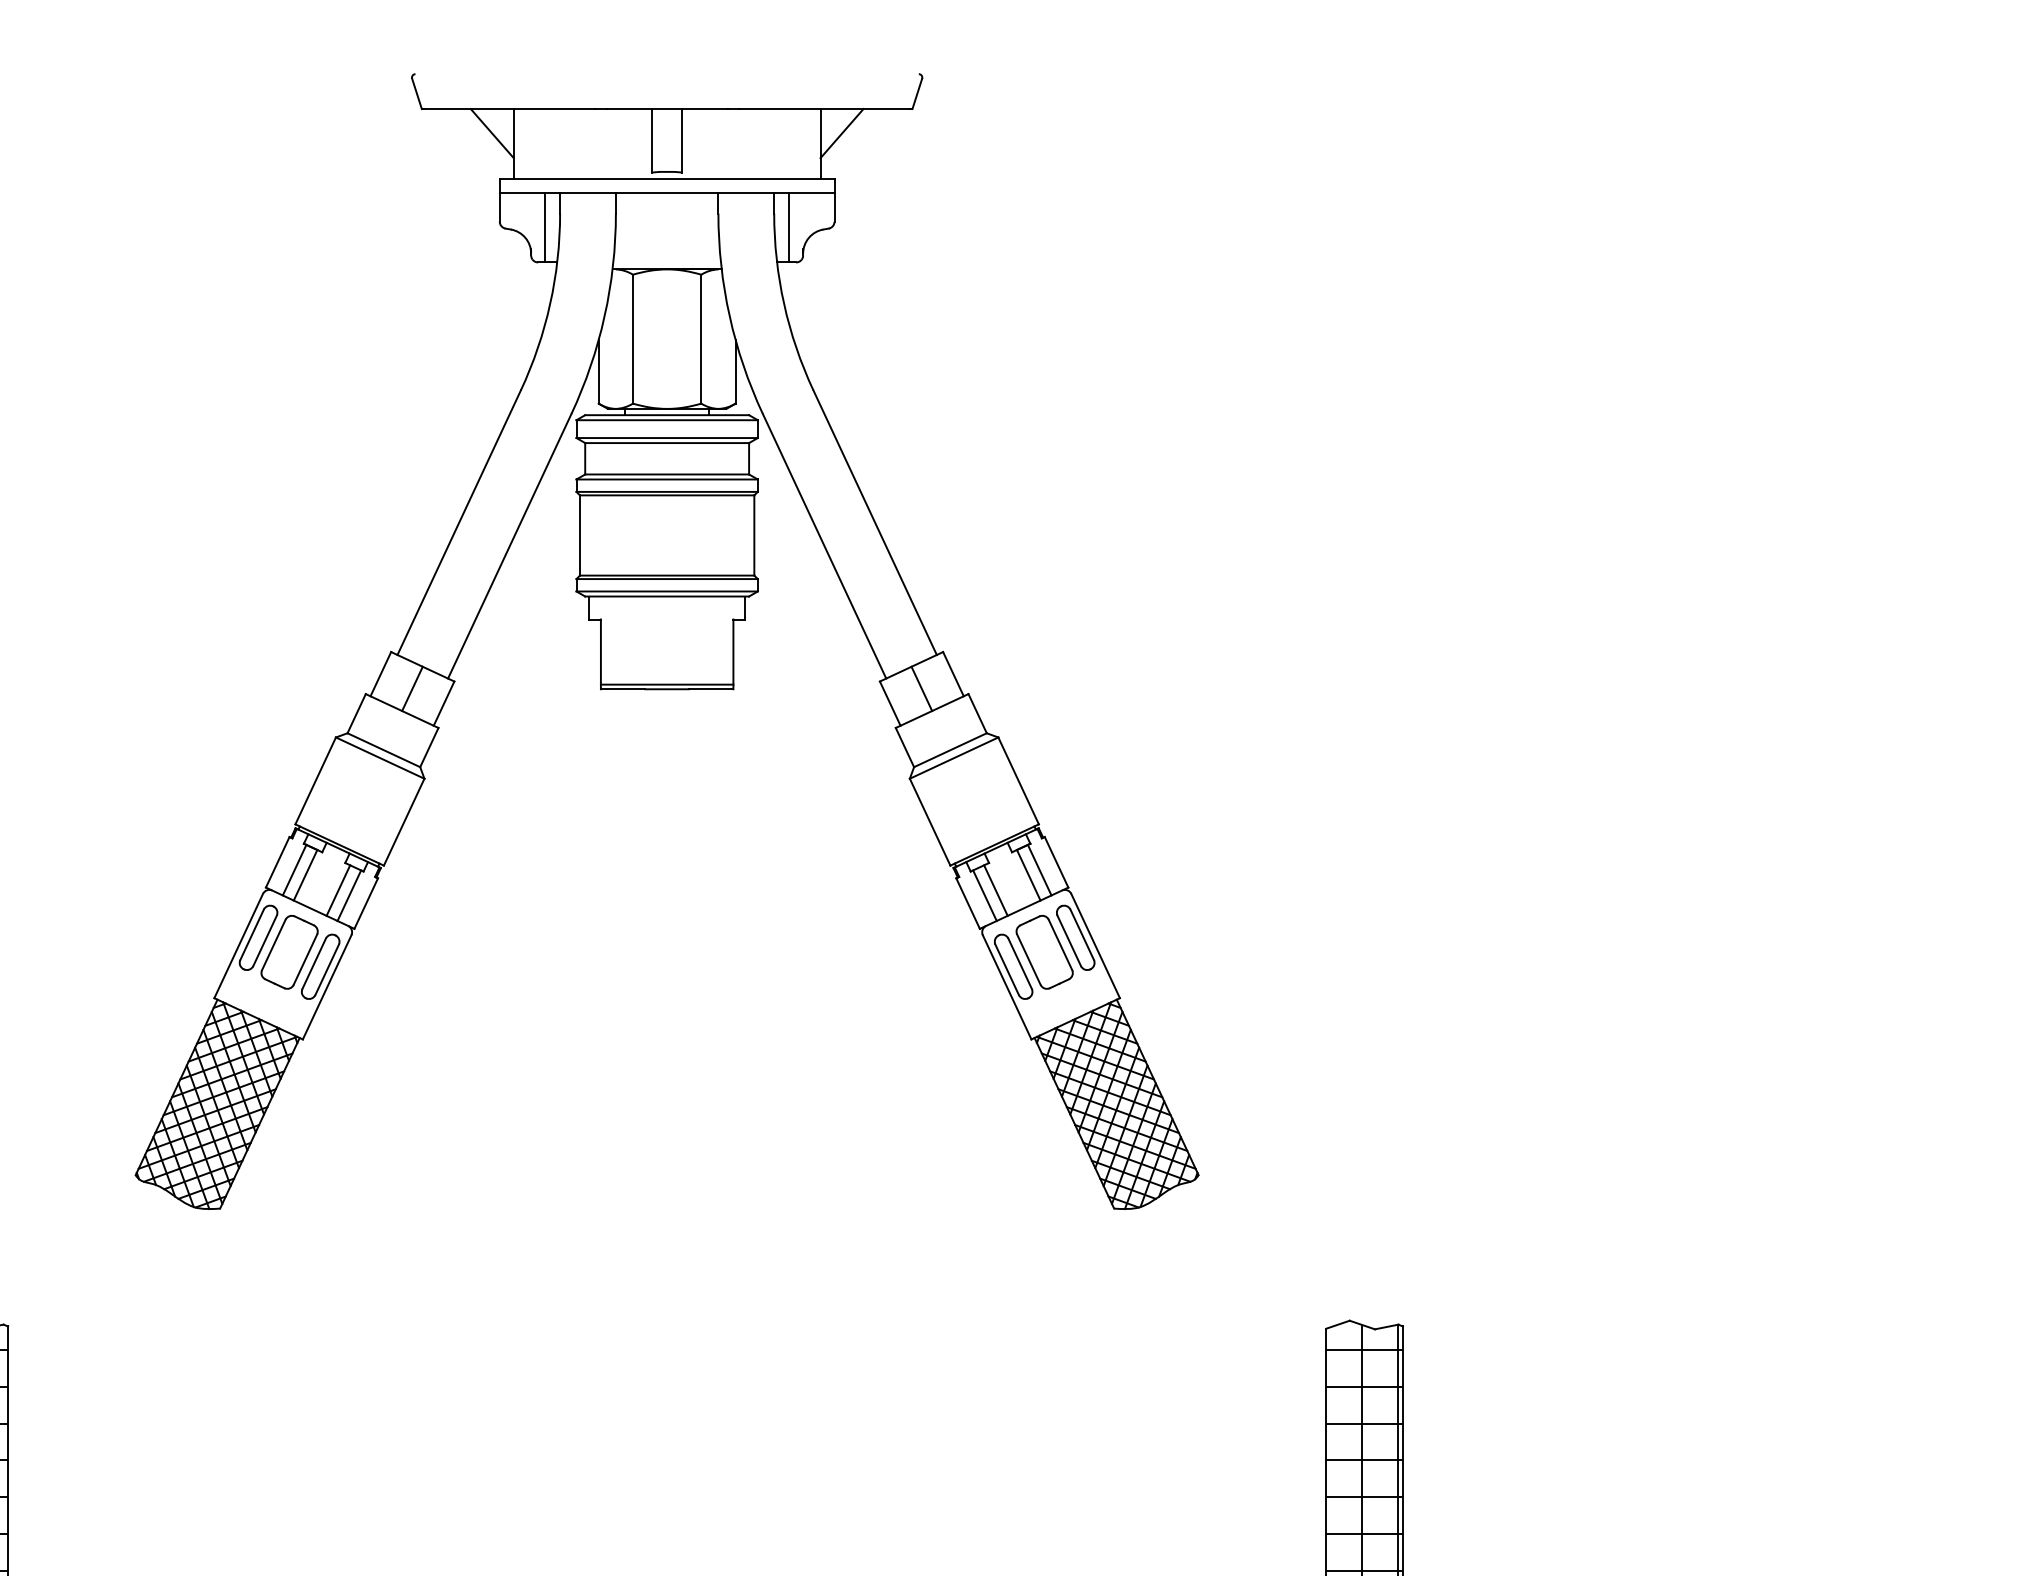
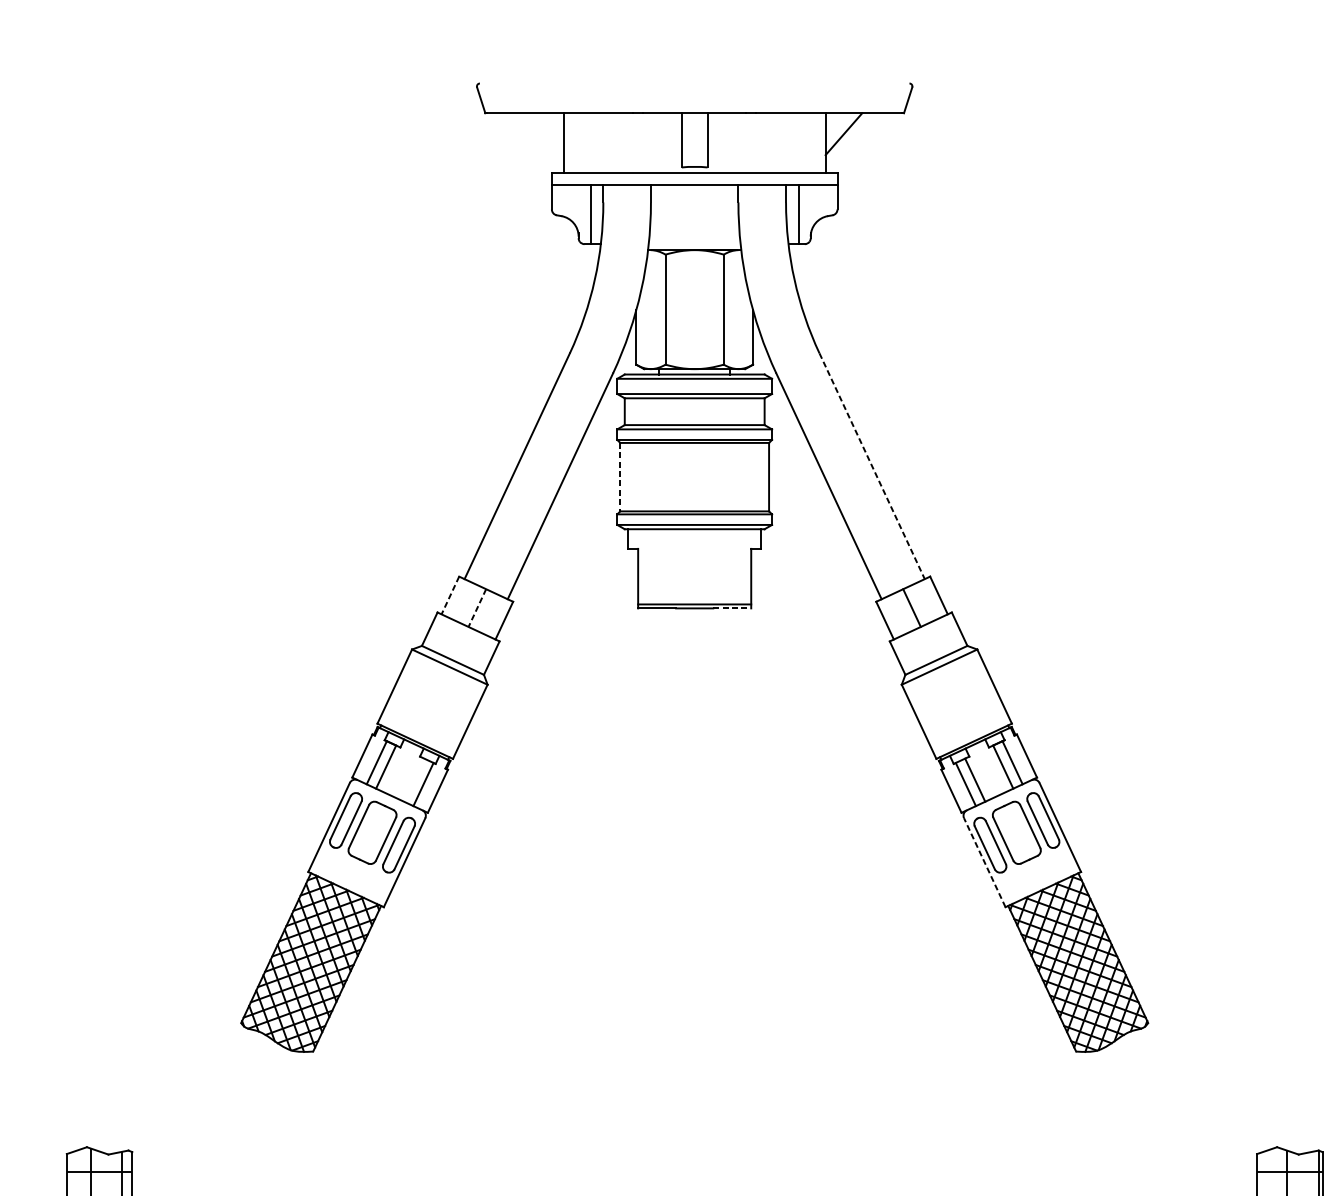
line: (491, 133) -> (544, 134), removed
line: (875, 522) -> (872, 466), solid -> dashed
line: (579, 535) -> (619, 477), solid -> dashed
line: (380, 674) -> (450, 595), solid -> dashed
line: (412, 689) -> (477, 608), solid -> dashed
line: (711, 689) -> (732, 608), solid -> dashed
line: (338, 890) -> (414, 780), removed
line: (1007, 987) -> (985, 862), solid -> dashed

